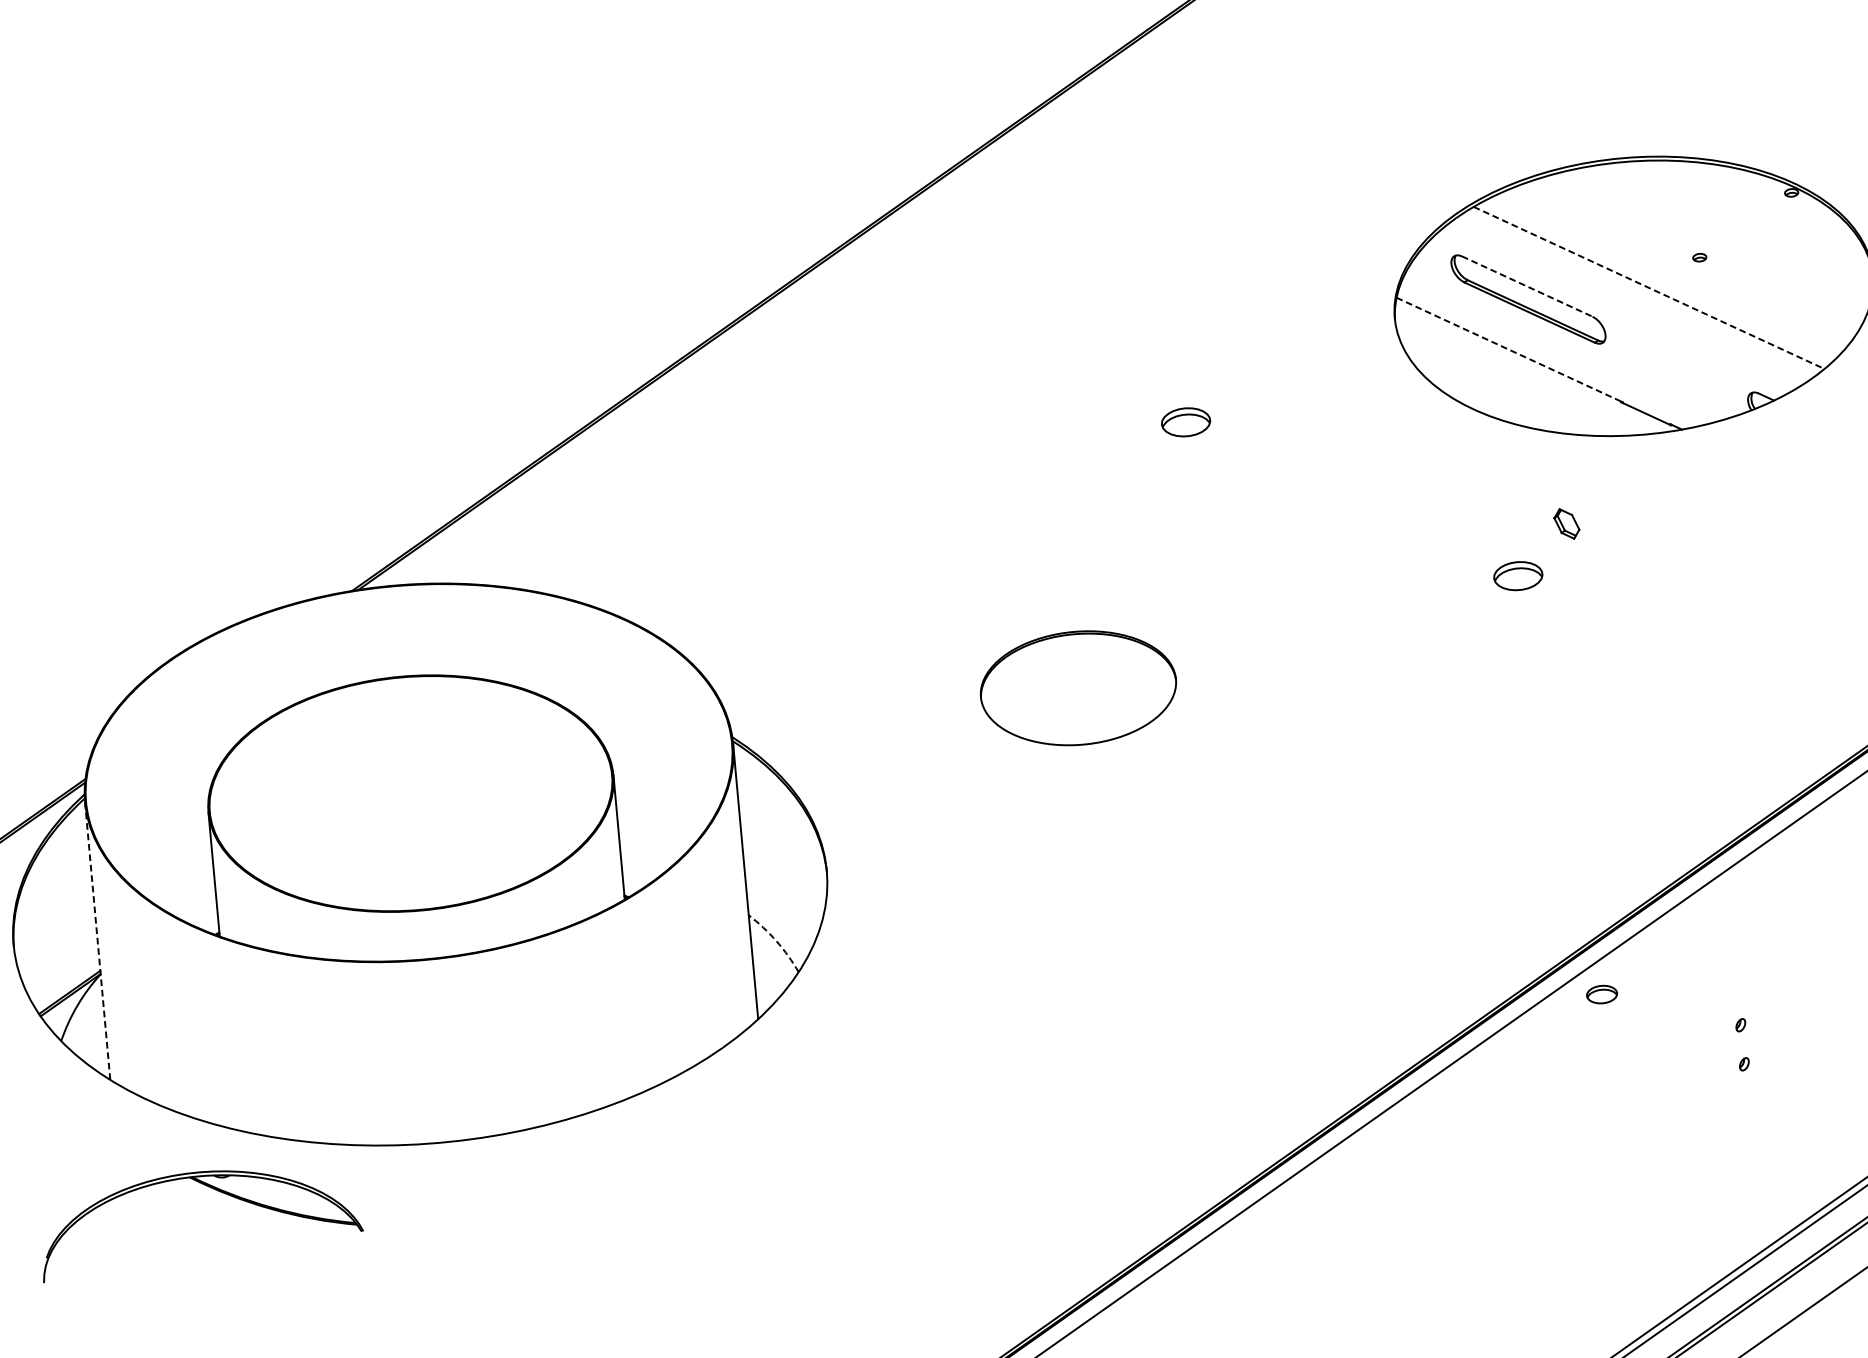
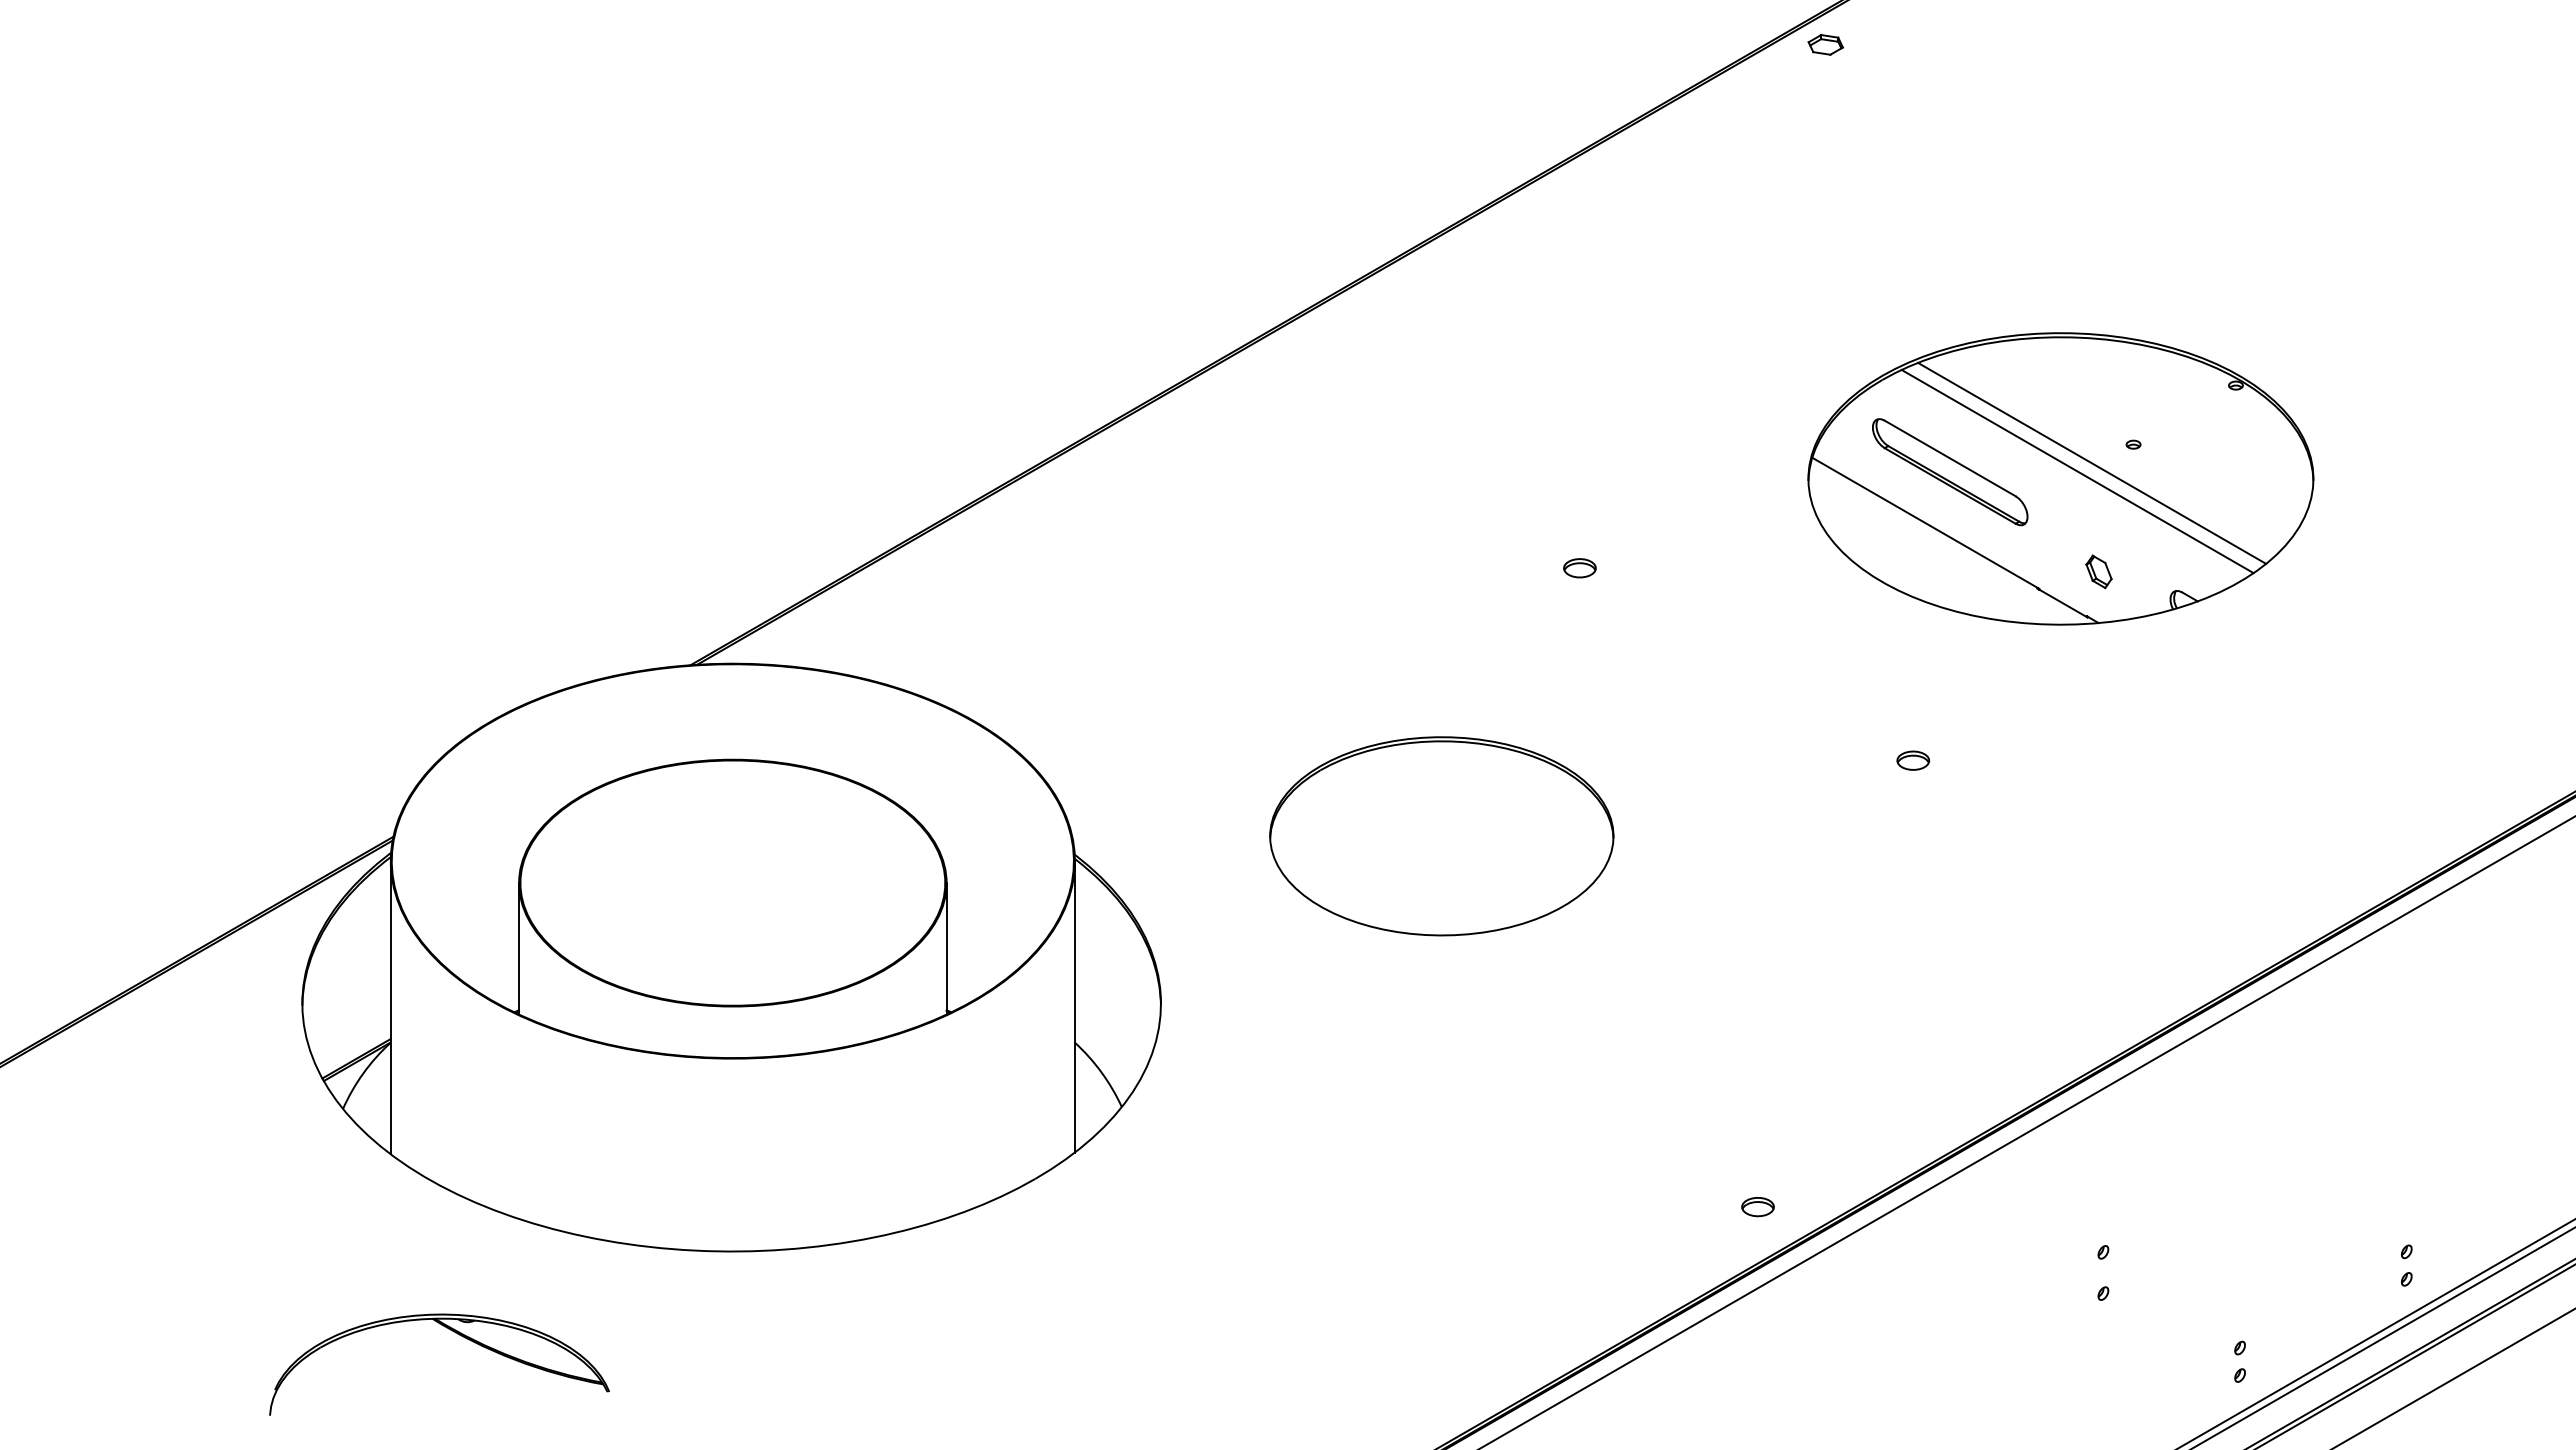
line: (1661, 278) -> (2091, 462), added
line: (1527, 286) -> (1950, 458), dashed -> solid
line: (1649, 287) -> (2078, 471), dashed -> solid
line: (1510, 350) -> (1926, 523), dashed -> solid
part: (1185, 422) -> (1579, 568), size x0.62
part: (1566, 523) -> (2098, 571), moved
part: (1518, 575) -> (1913, 760), size x0.62
part: (1078, 688) -> (1441, 836), size x1.67
line: (97, 940) -> (390, 1007), dashed -> solid
arc: (776, 941) -> (1101, 1072), dashed -> solid
part: (1601, 995) -> (1757, 1207), moved
part: (212, 1189) -> (455, 1333), moved

